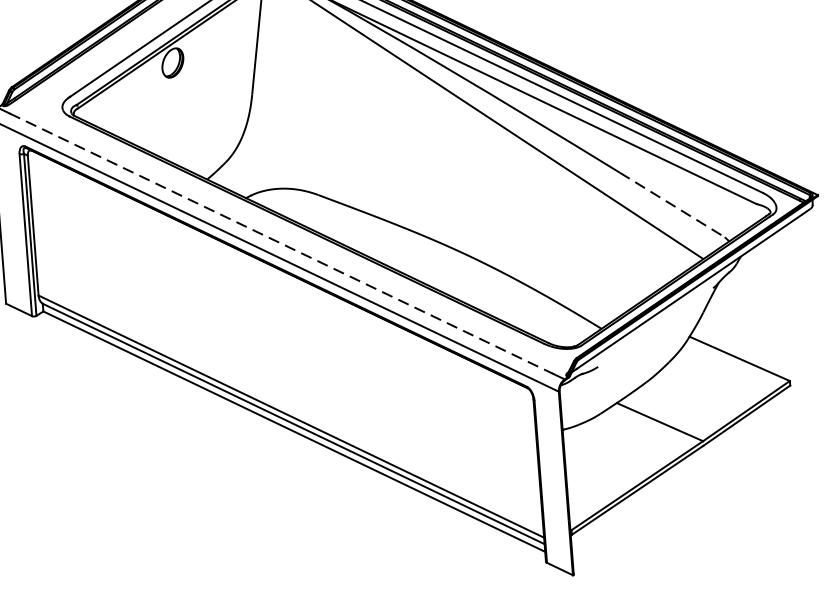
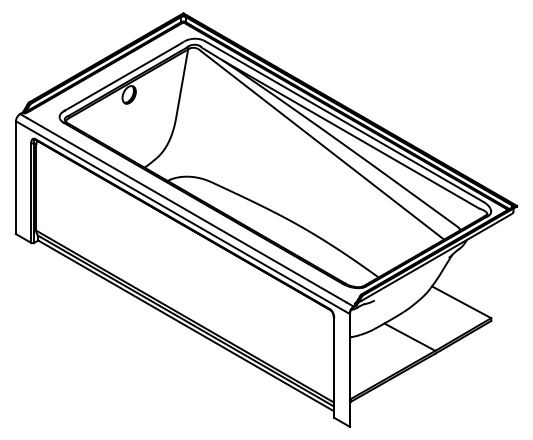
line: (672, 205) -> (427, 205), dashed -> solid
line: (282, 243) -> (187, 210), dashed -> solid

